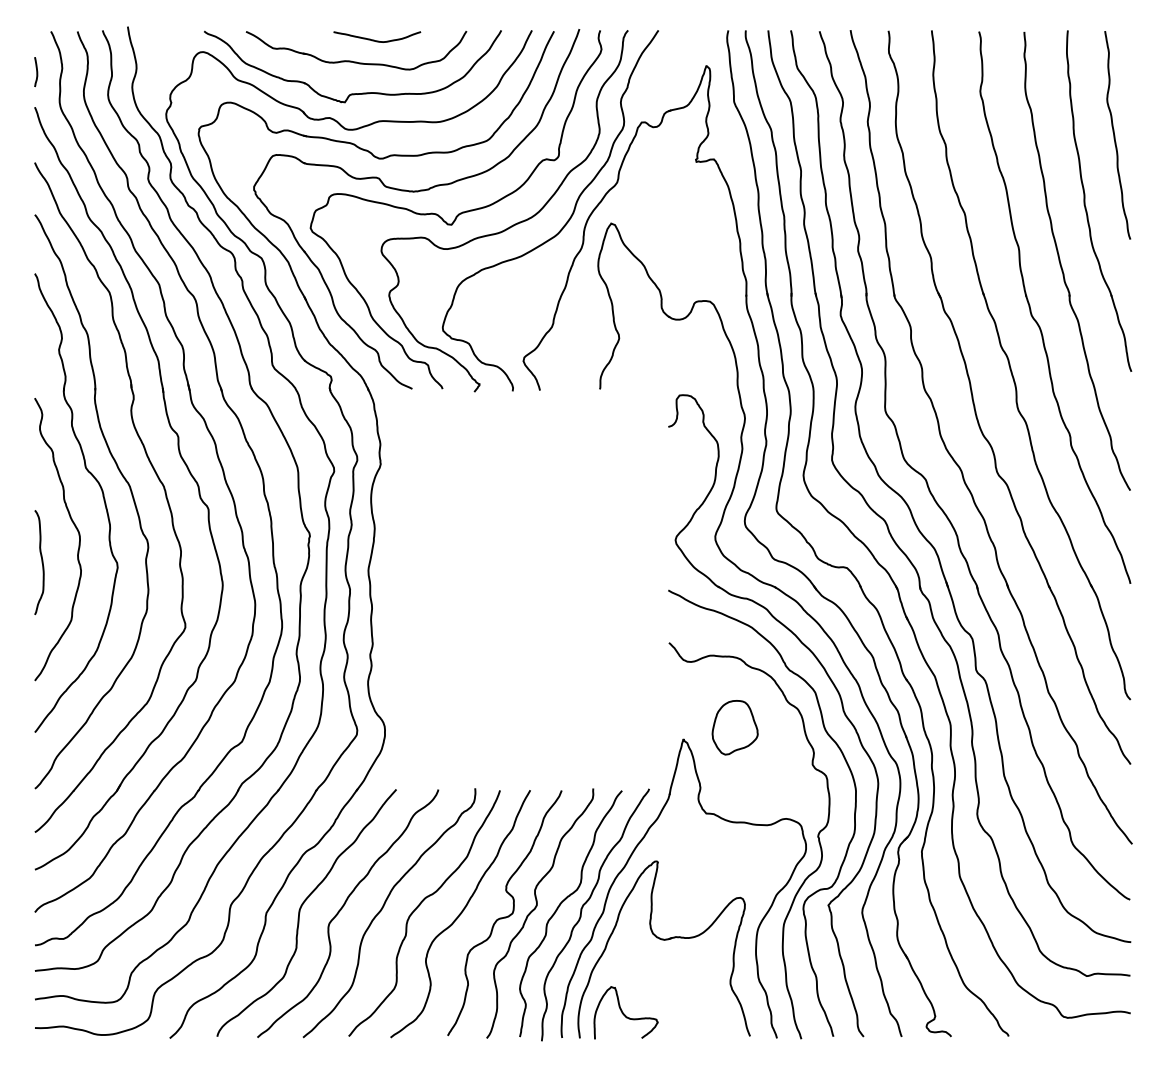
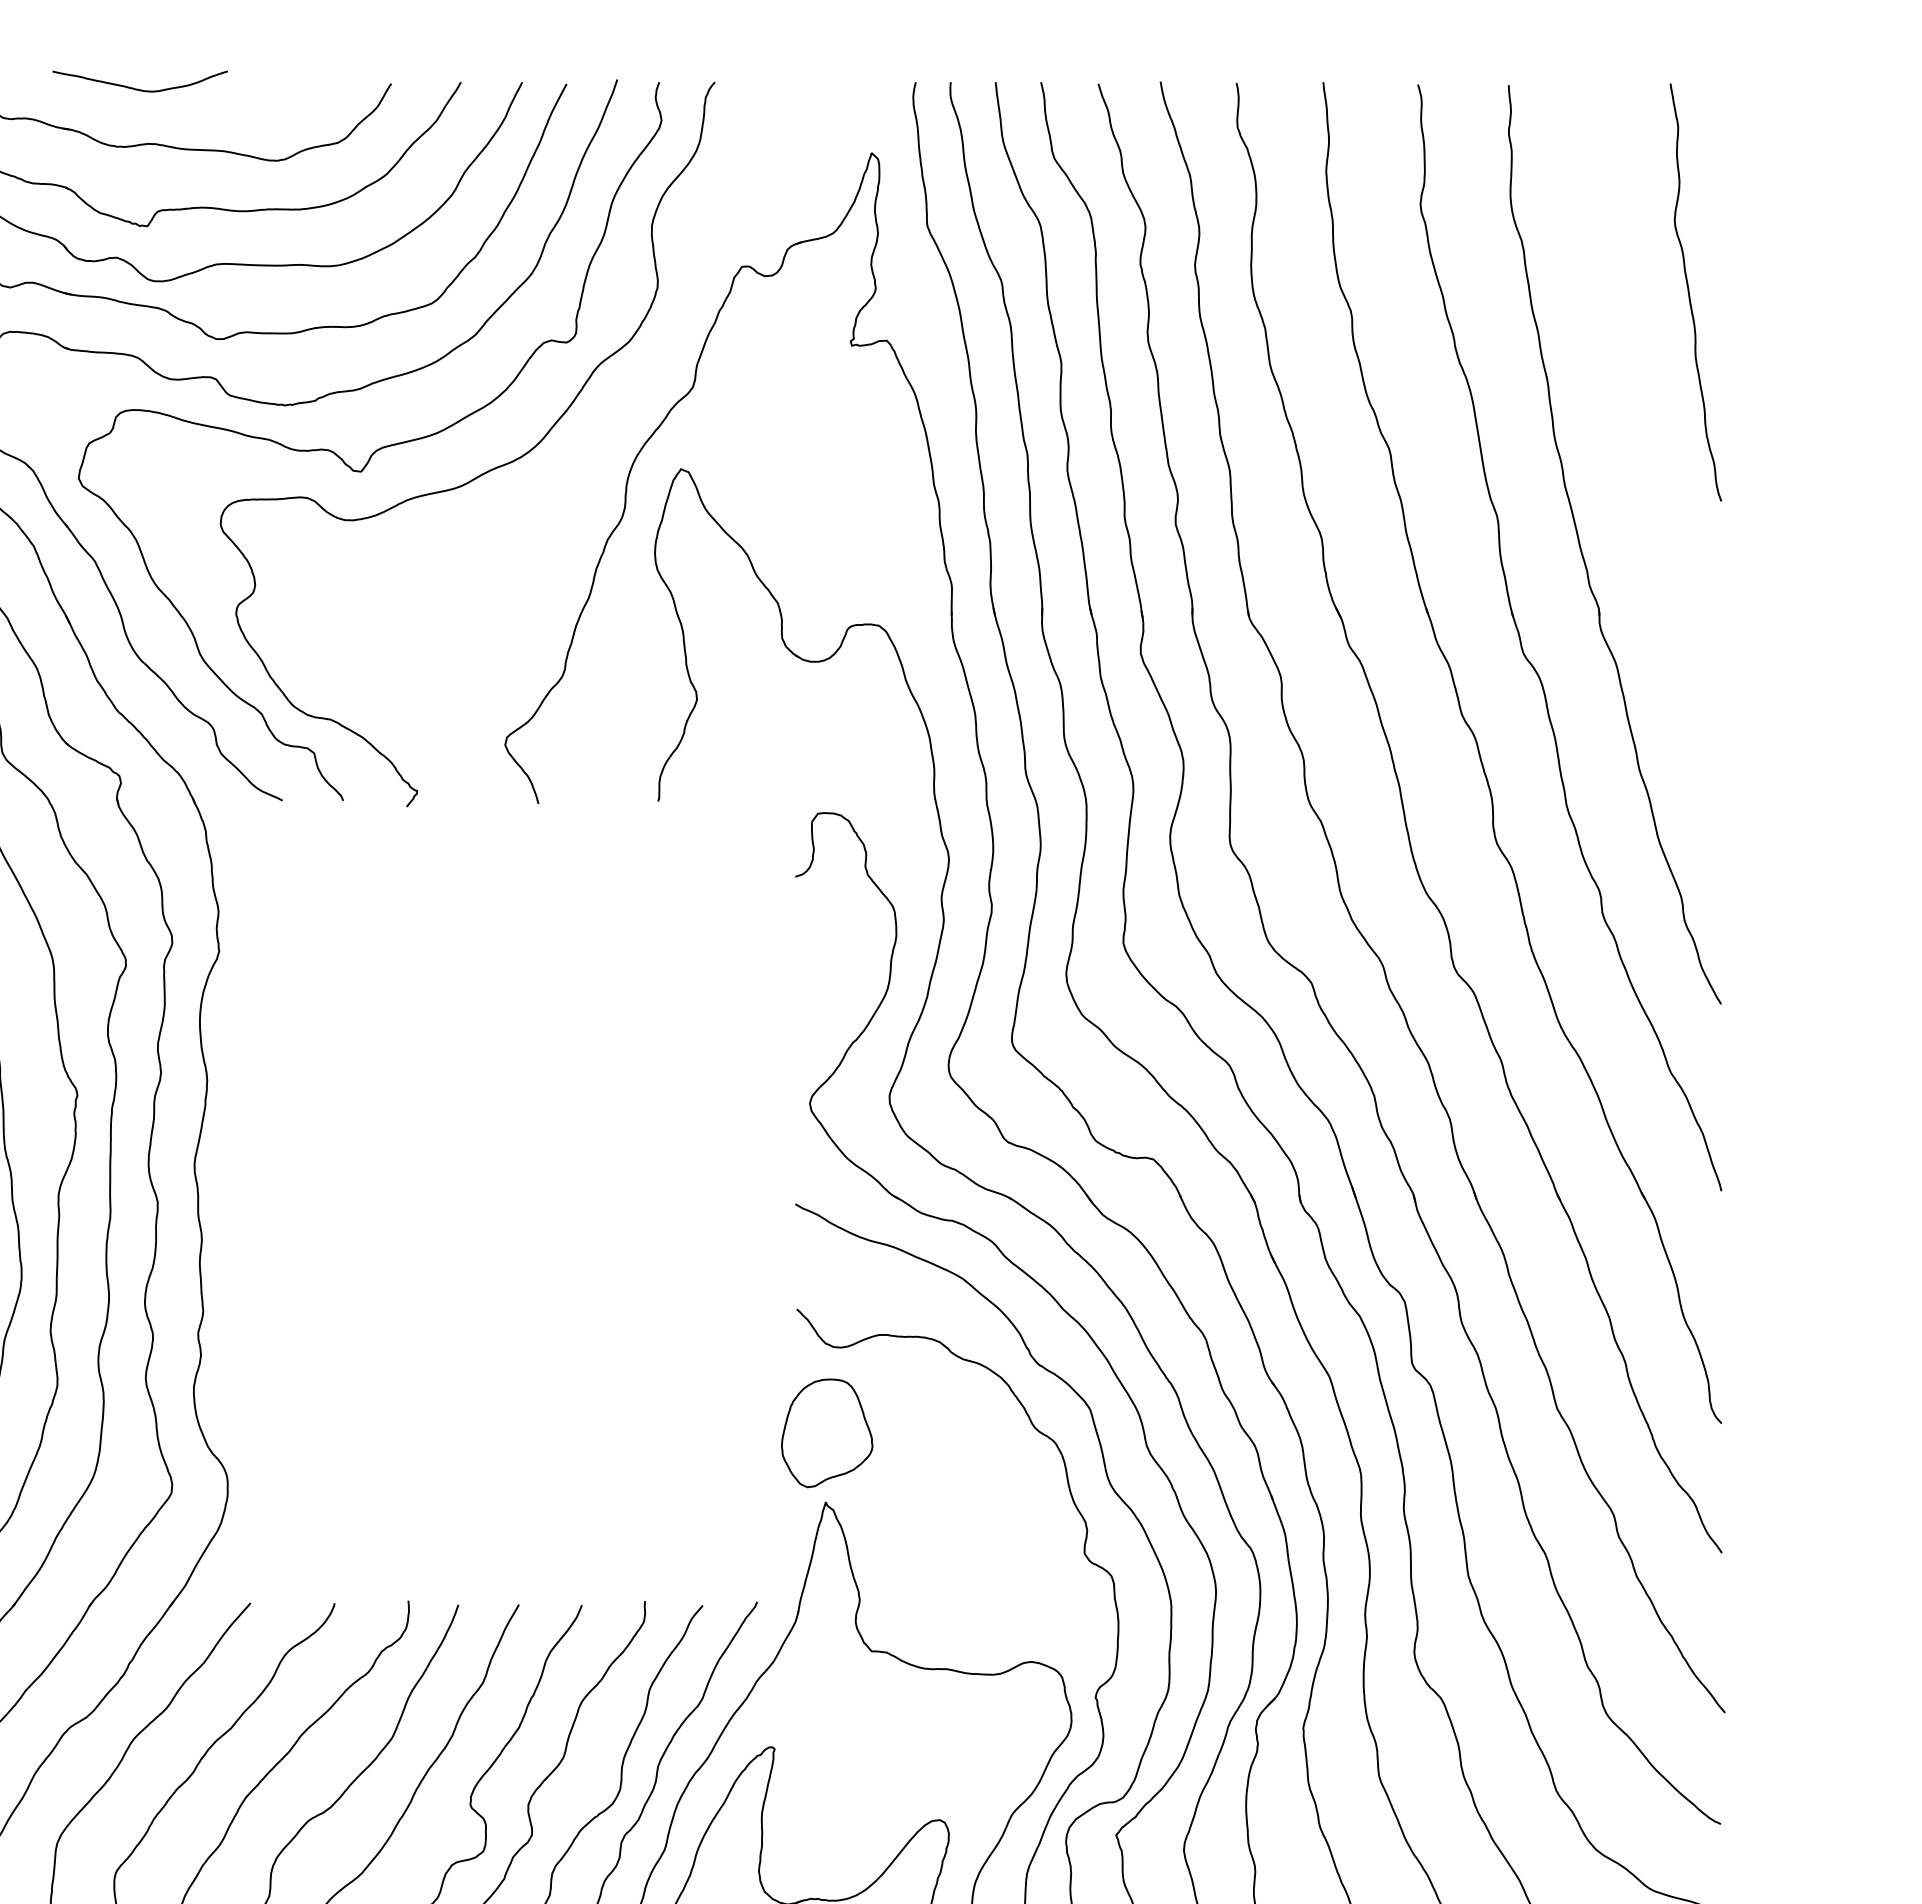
curve: (377, 40) -> (140, 88), moved
part: (1085, 200) -> (1631, 423), removed
curve: (566, 221) -> (591, 465), removed
part: (734, 727) -> (825, 1432), moved

